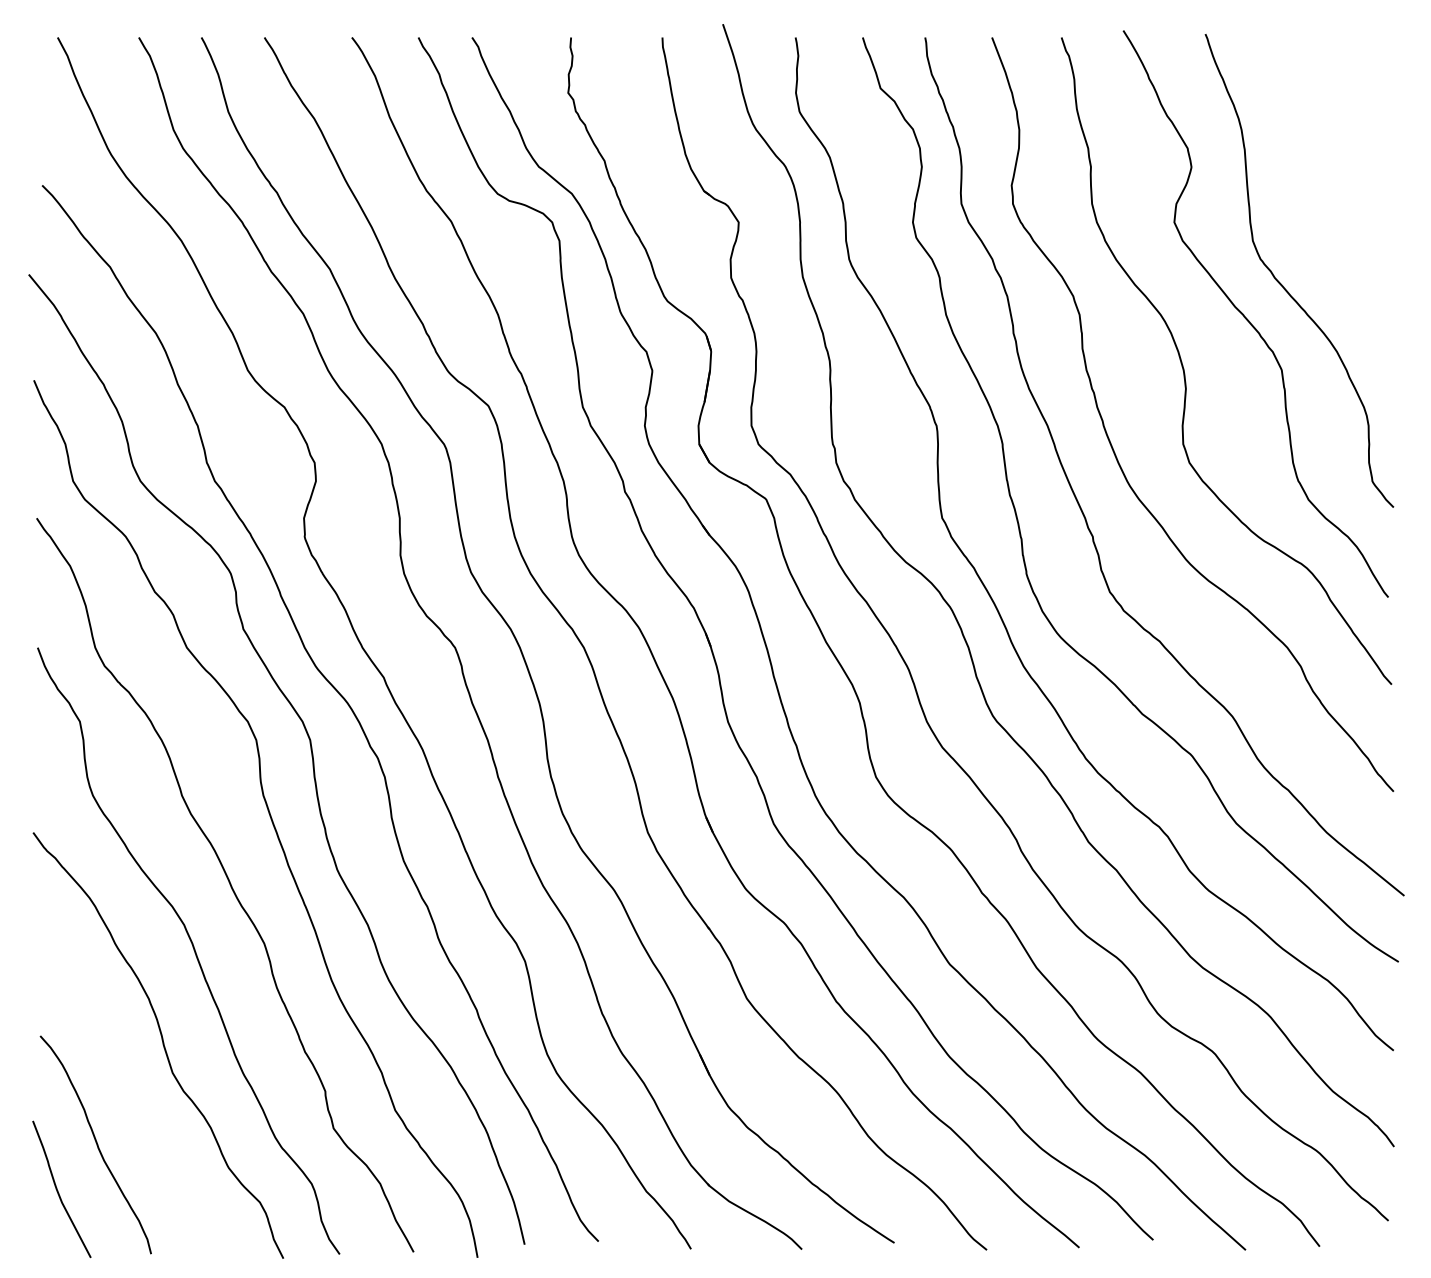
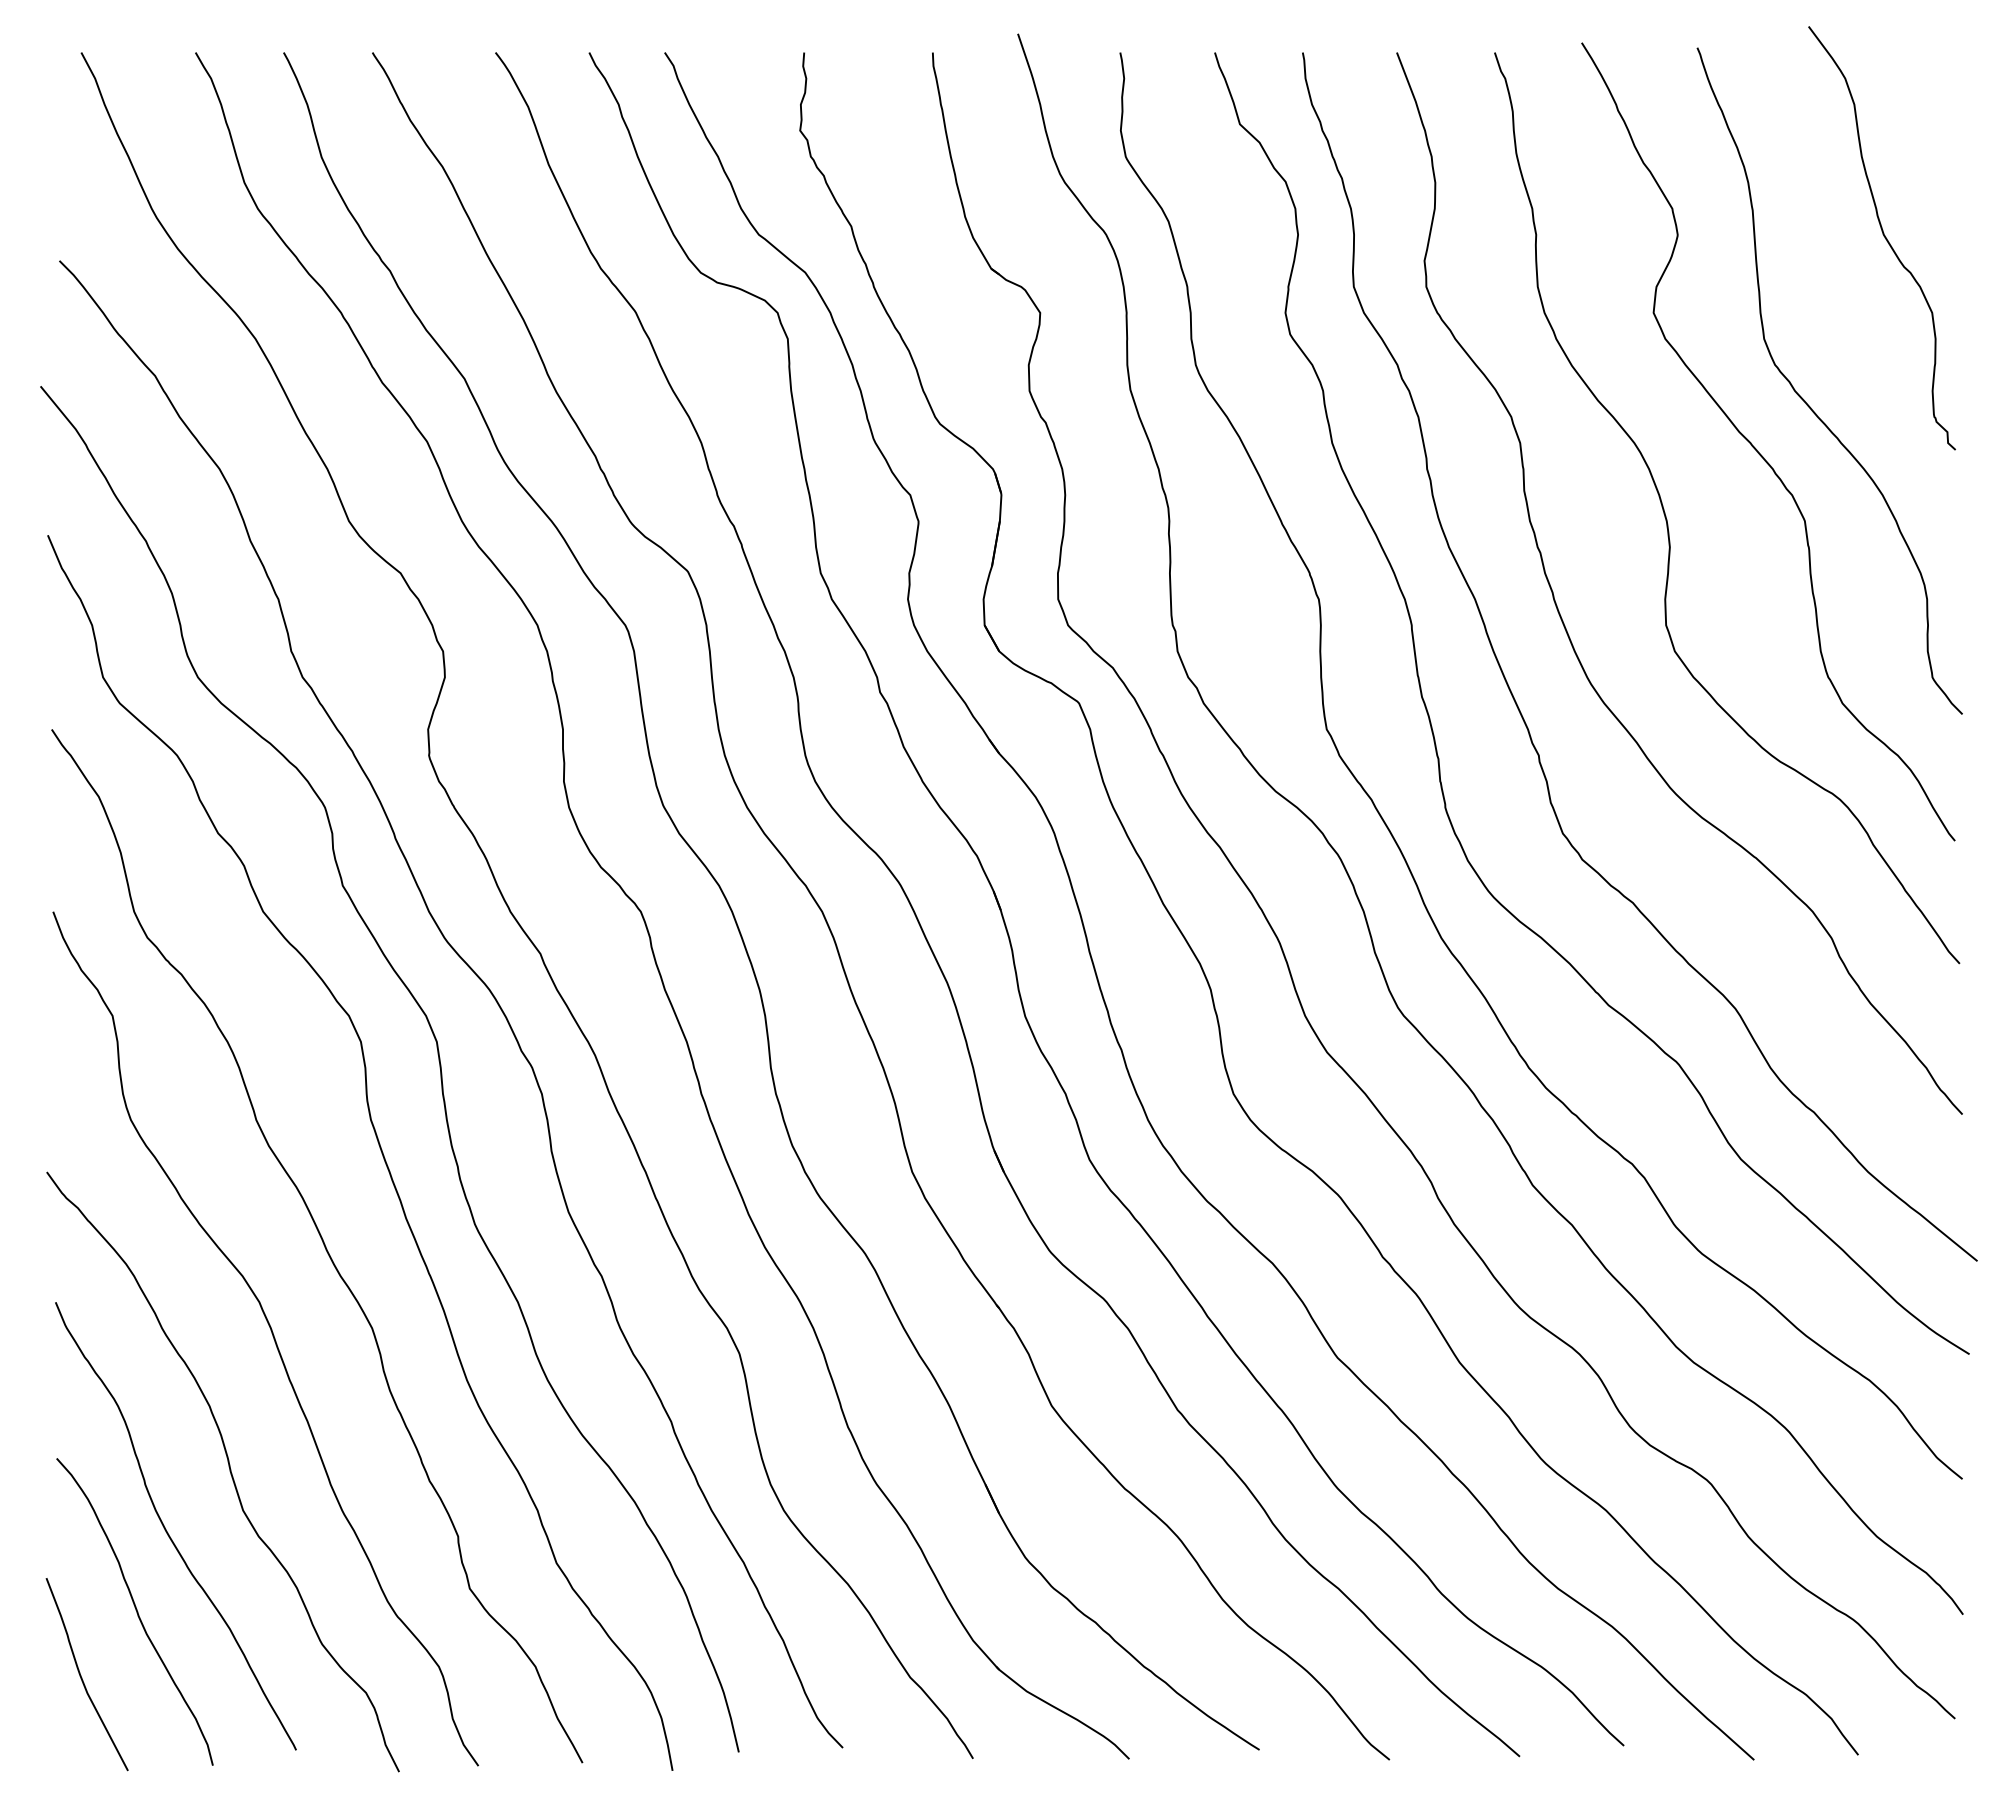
curve: (1337, 168) -> (1883, 236), added
curve: (119, 1088) -> (168, 1532), added

